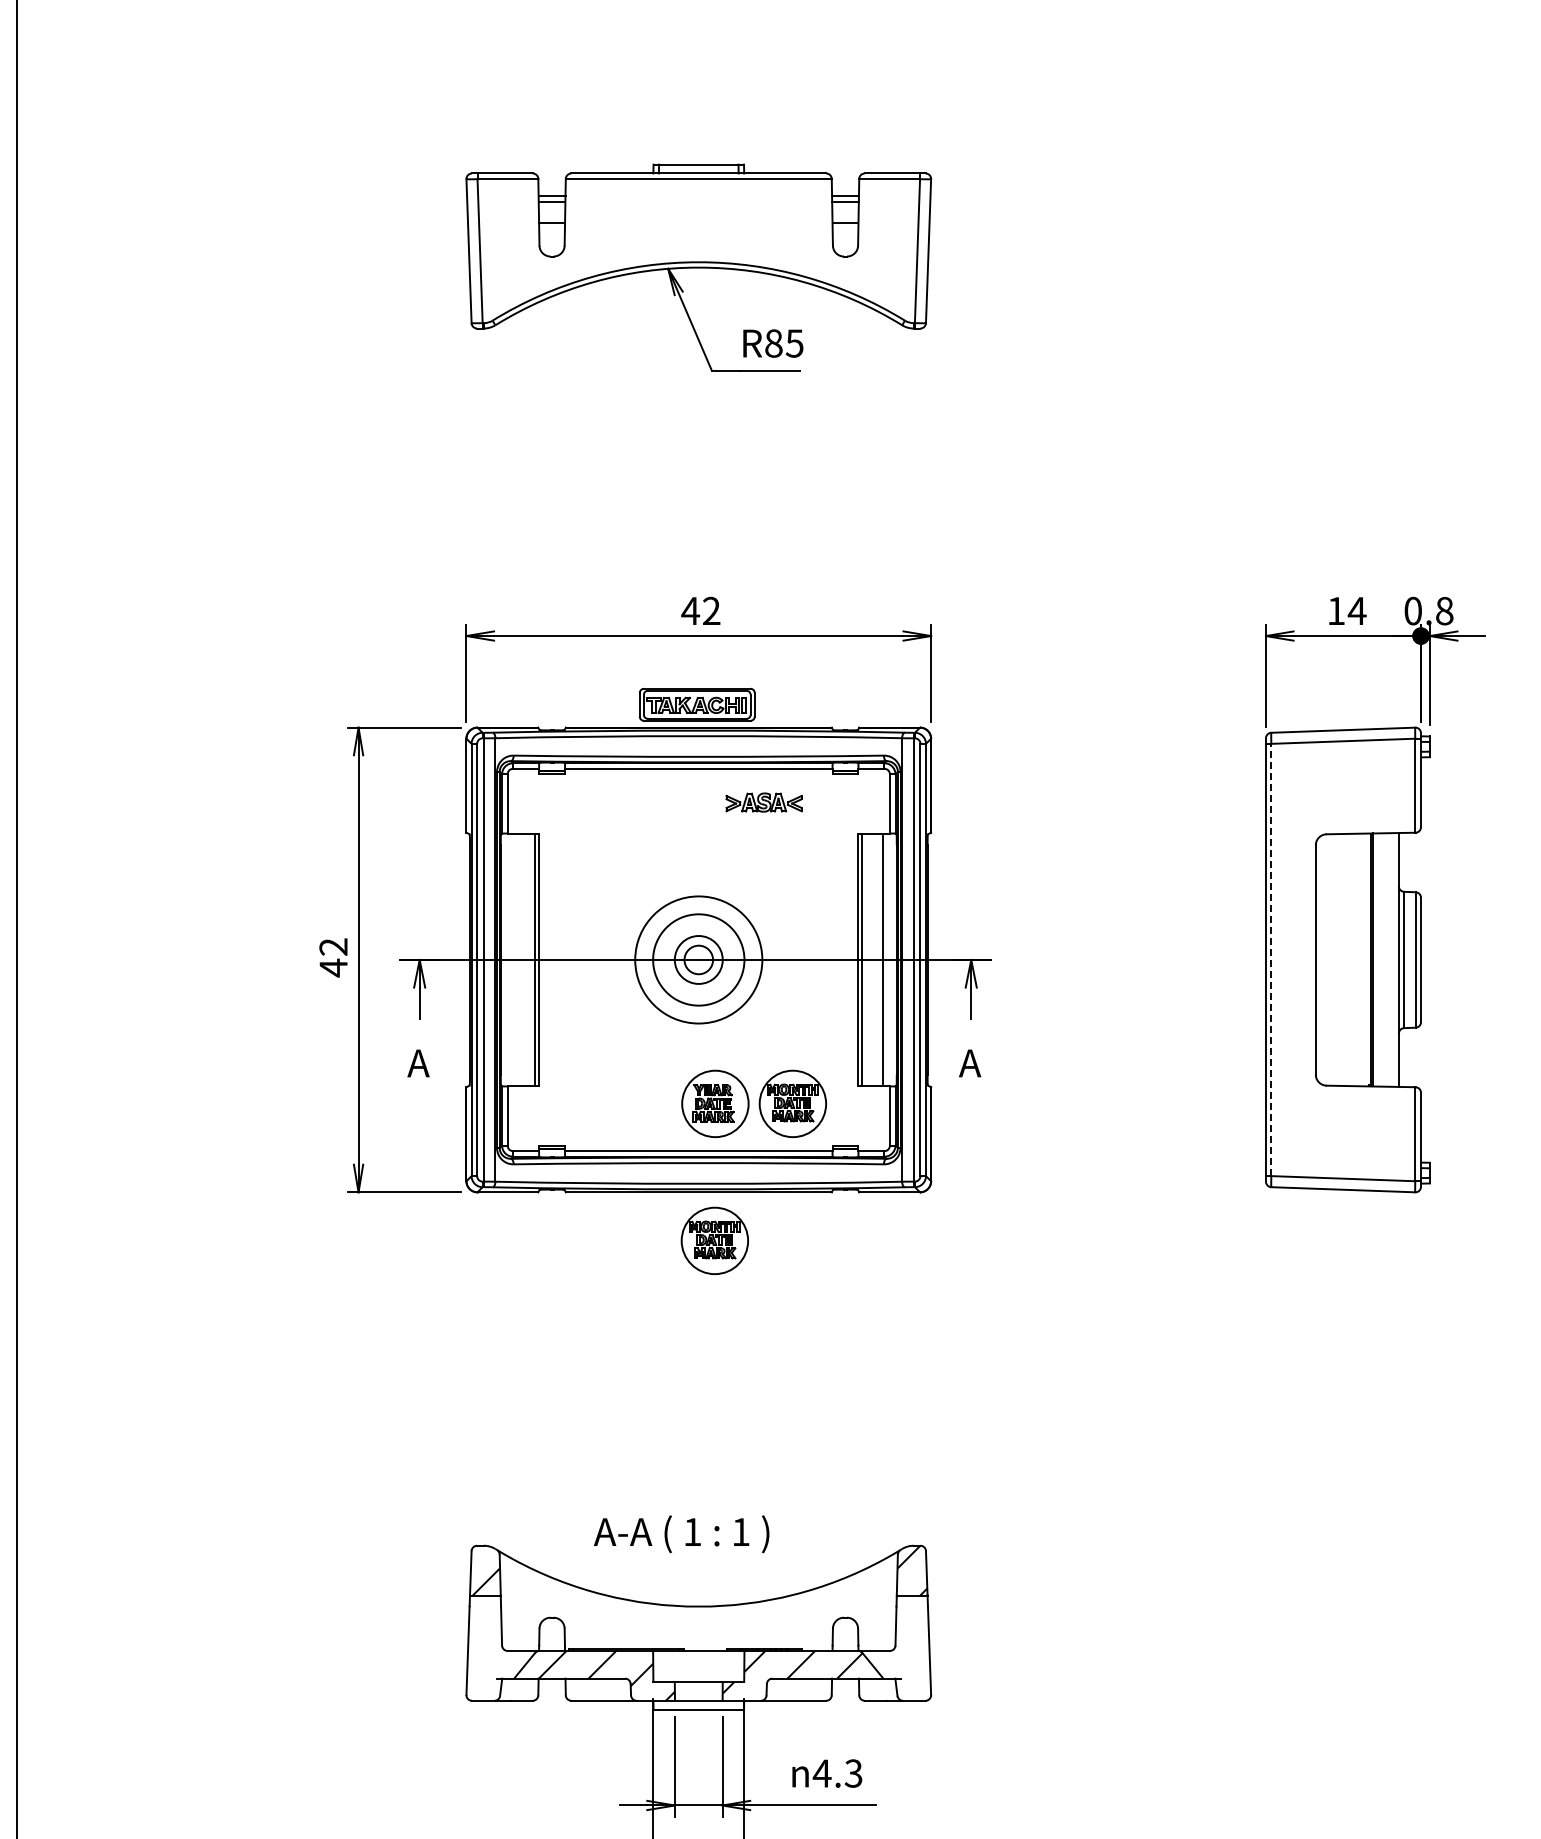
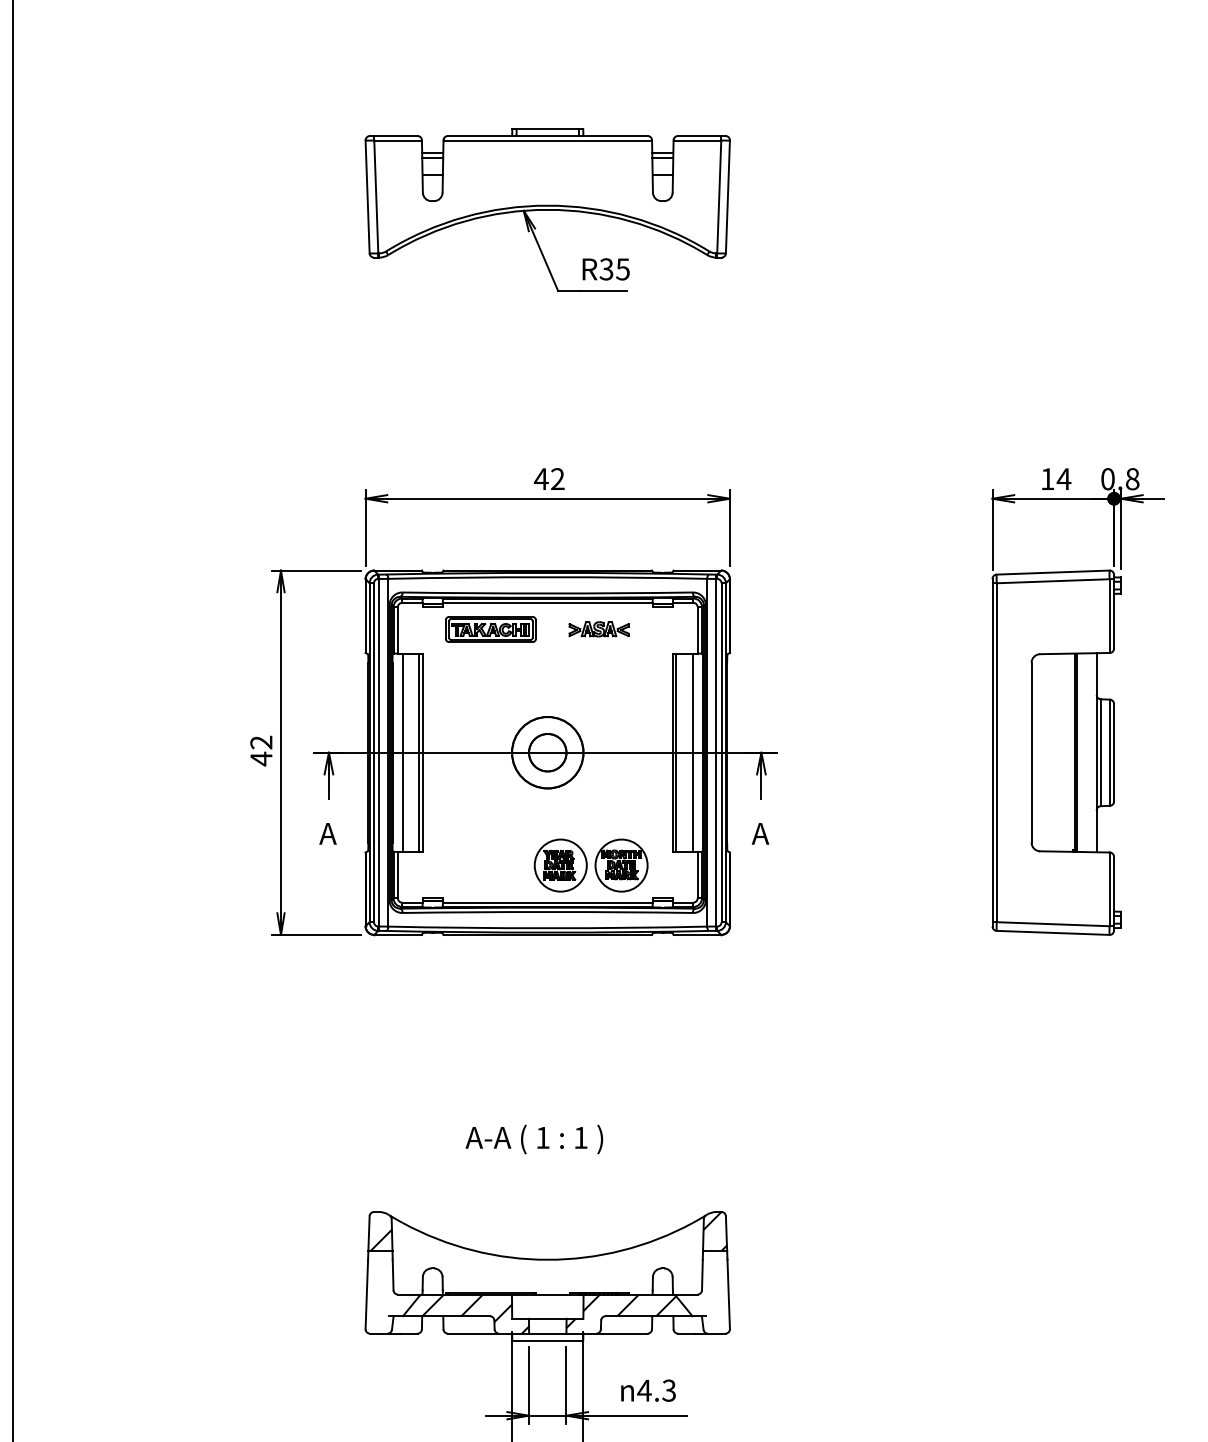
text: (773, 343) -> (606, 269), R85 -> R35
part: (696, 704) -> (490, 629), moved
line: (514, 959) -> (403, 752), added
circle: (698, 959) -> (547, 752), size x0.71
circle: (698, 959) -> (547, 752), size x1.67
line: (1271, 959) -> (996, 752), dashed -> solid
part: (714, 1240) -> (560, 972), removed
text: (681, 1534) -> (534, 1139), moved

